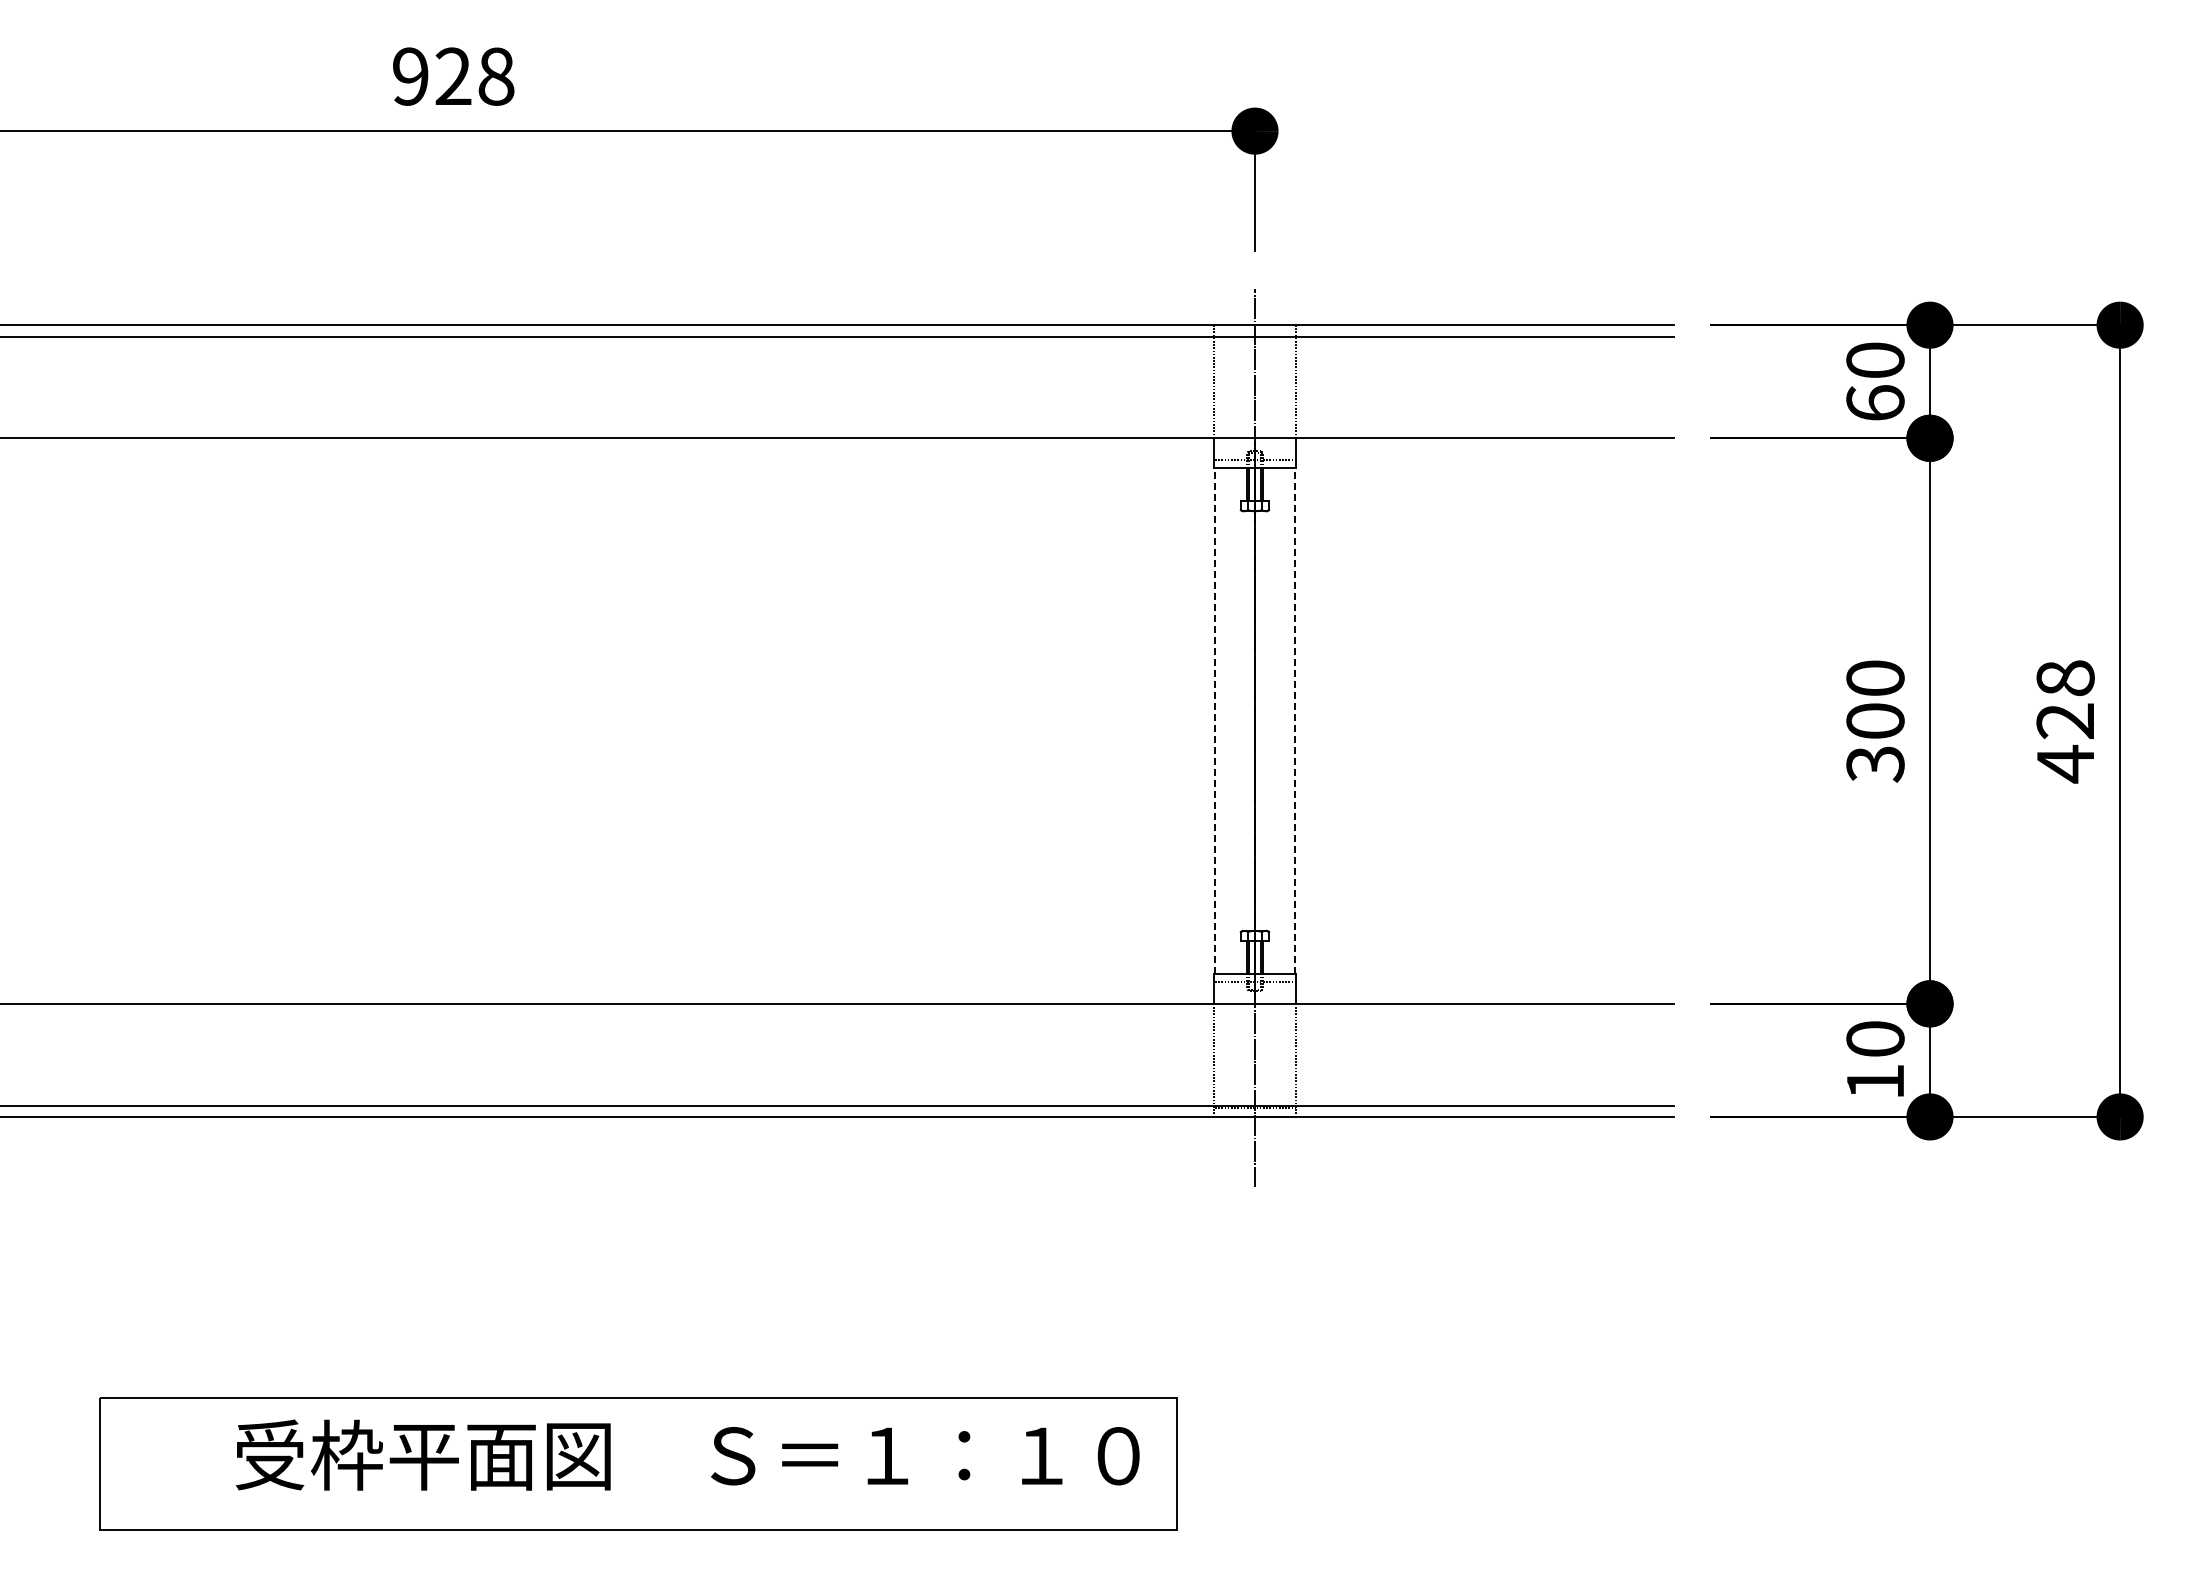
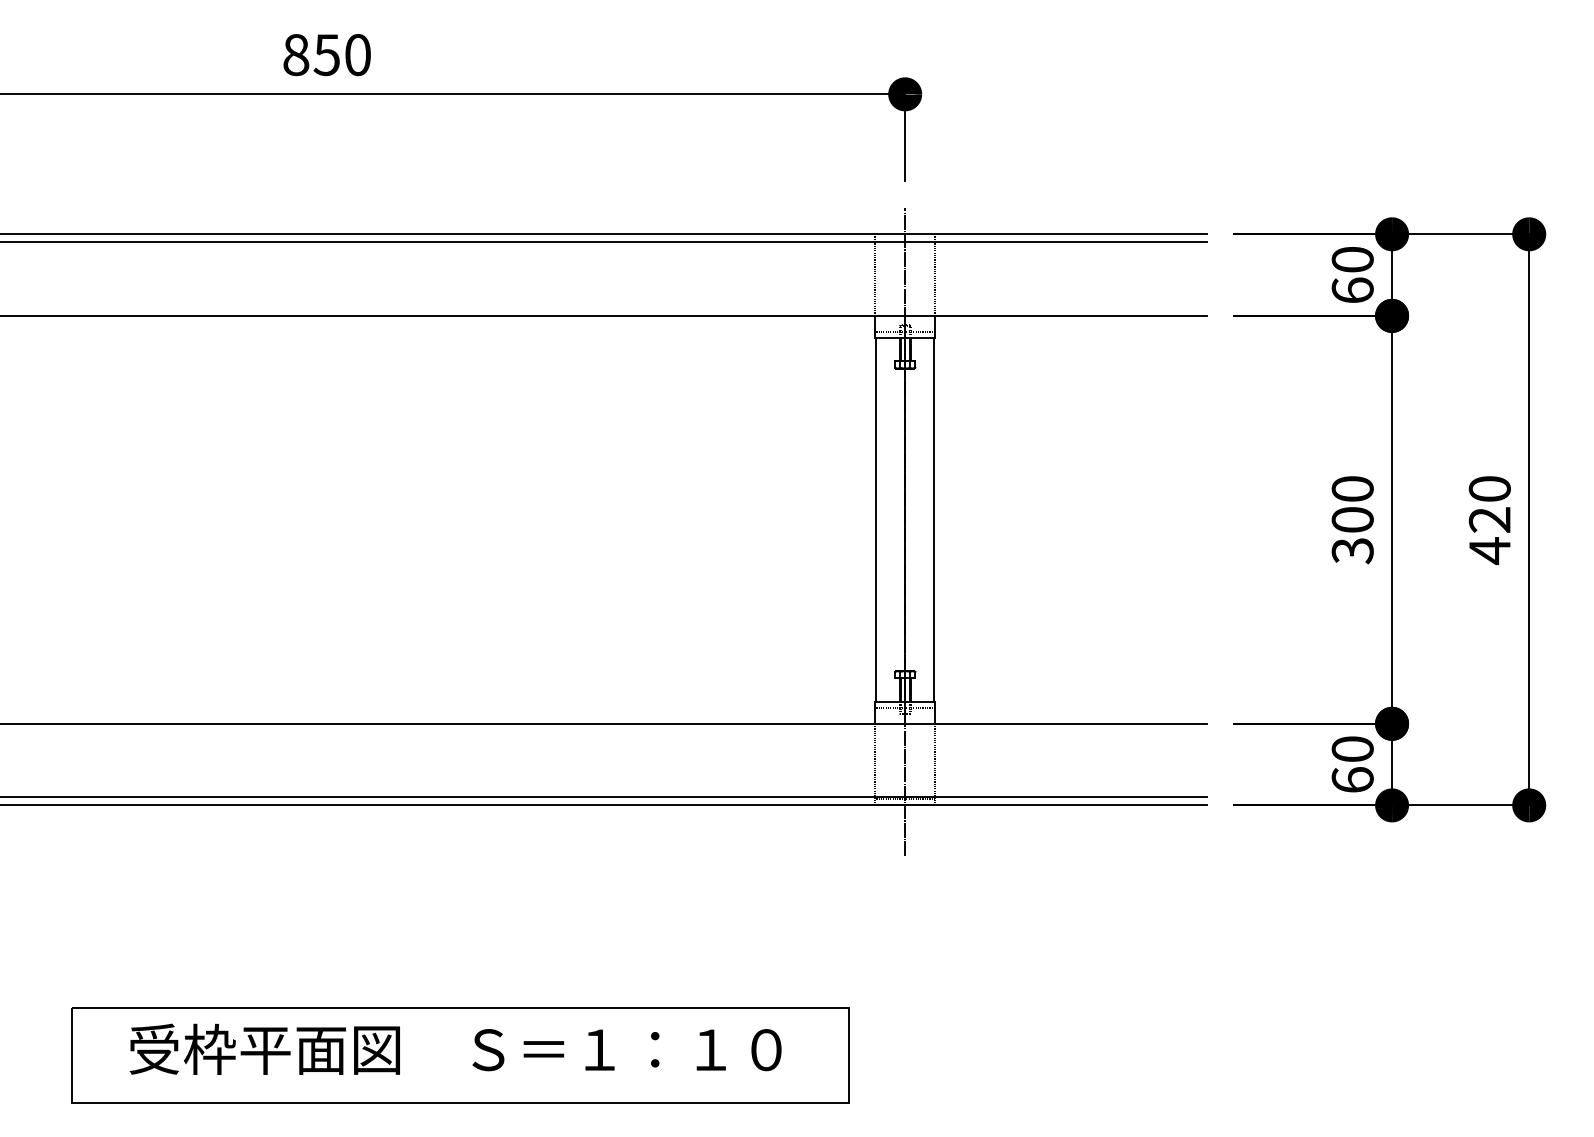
text: (453, 76) -> (327, 54), 928 -> 850
text: (2065, 678) -> (1489, 489), 428 -> 420
line: (1215, 721) -> (876, 520), dashed -> solid
line: (1294, 721) -> (933, 520), dashed -> solid
text: (1875, 1080) -> (1352, 779), 10 -> 60
text: (687, 1454) -> (455, 1048), moved

